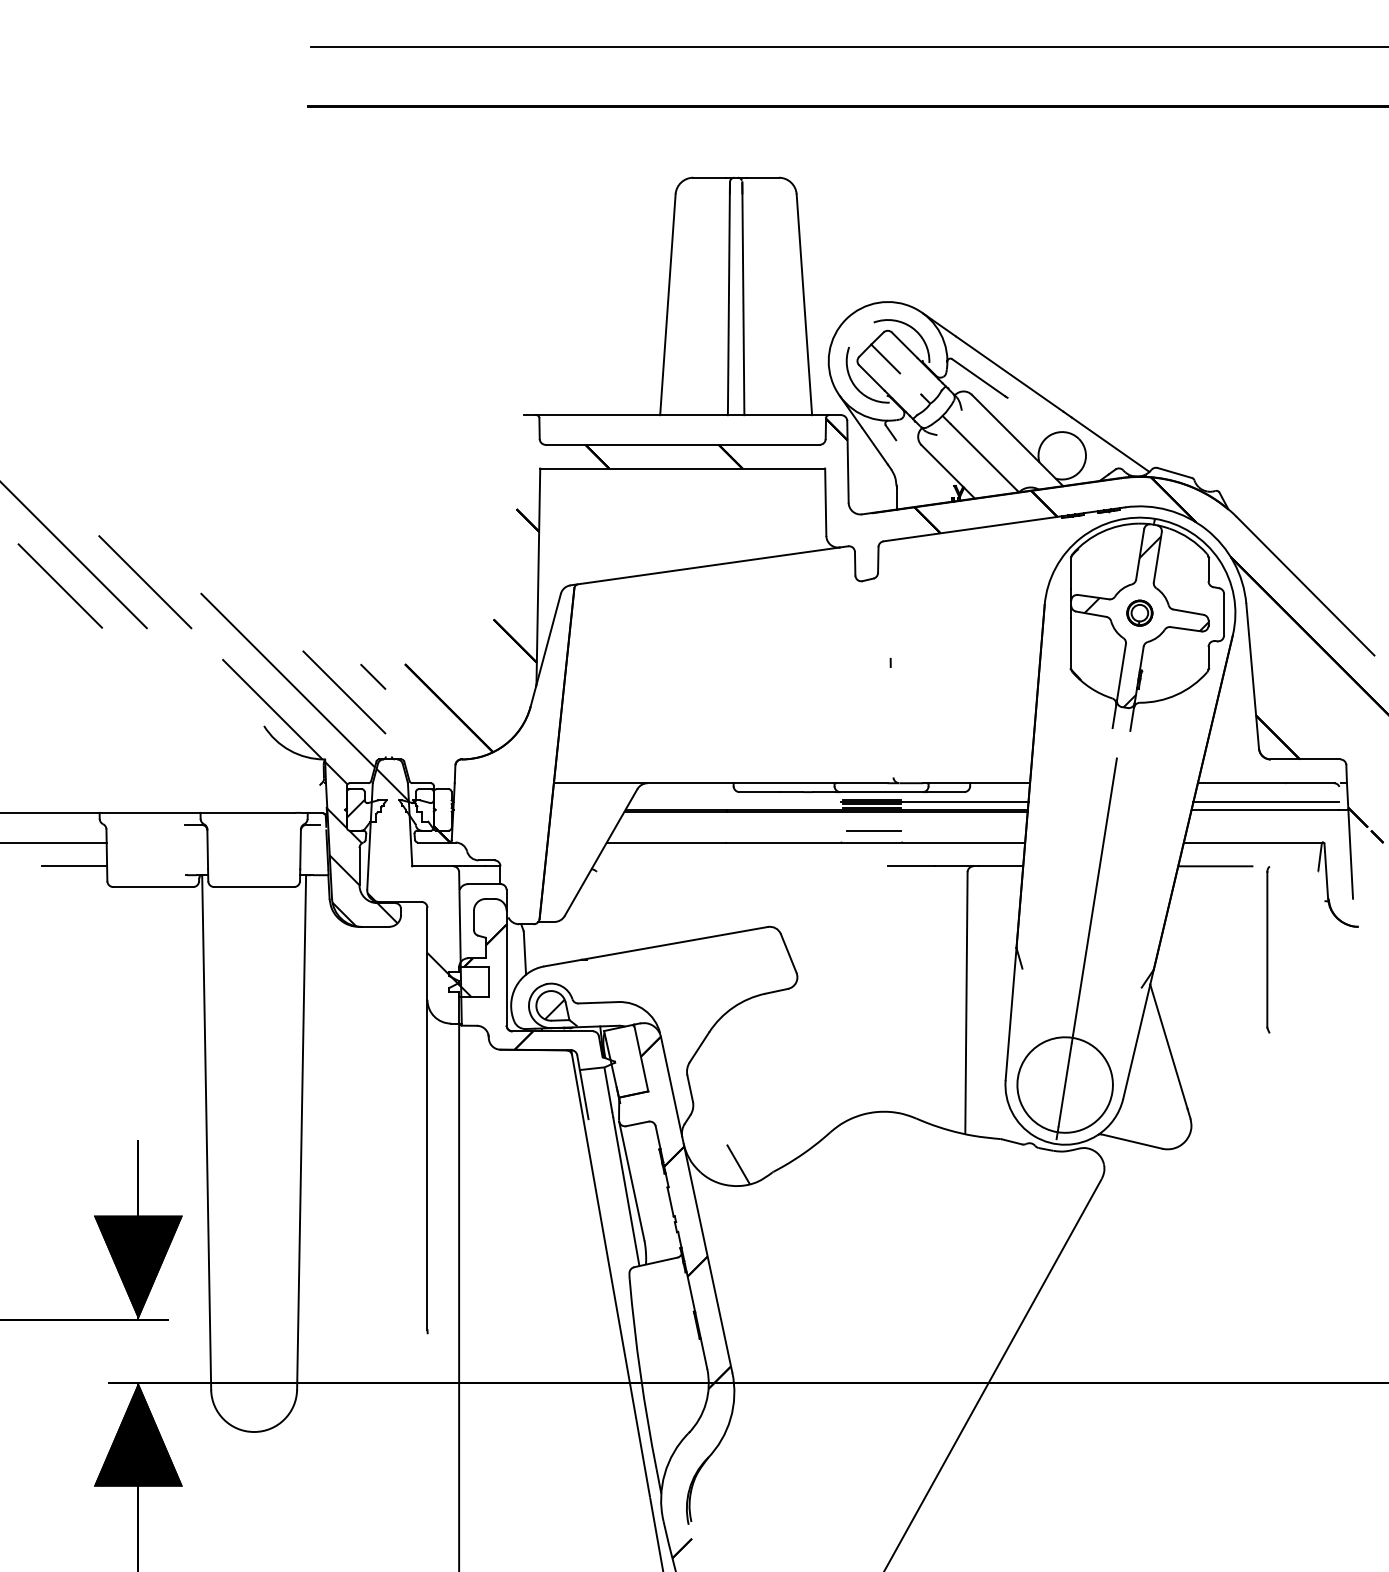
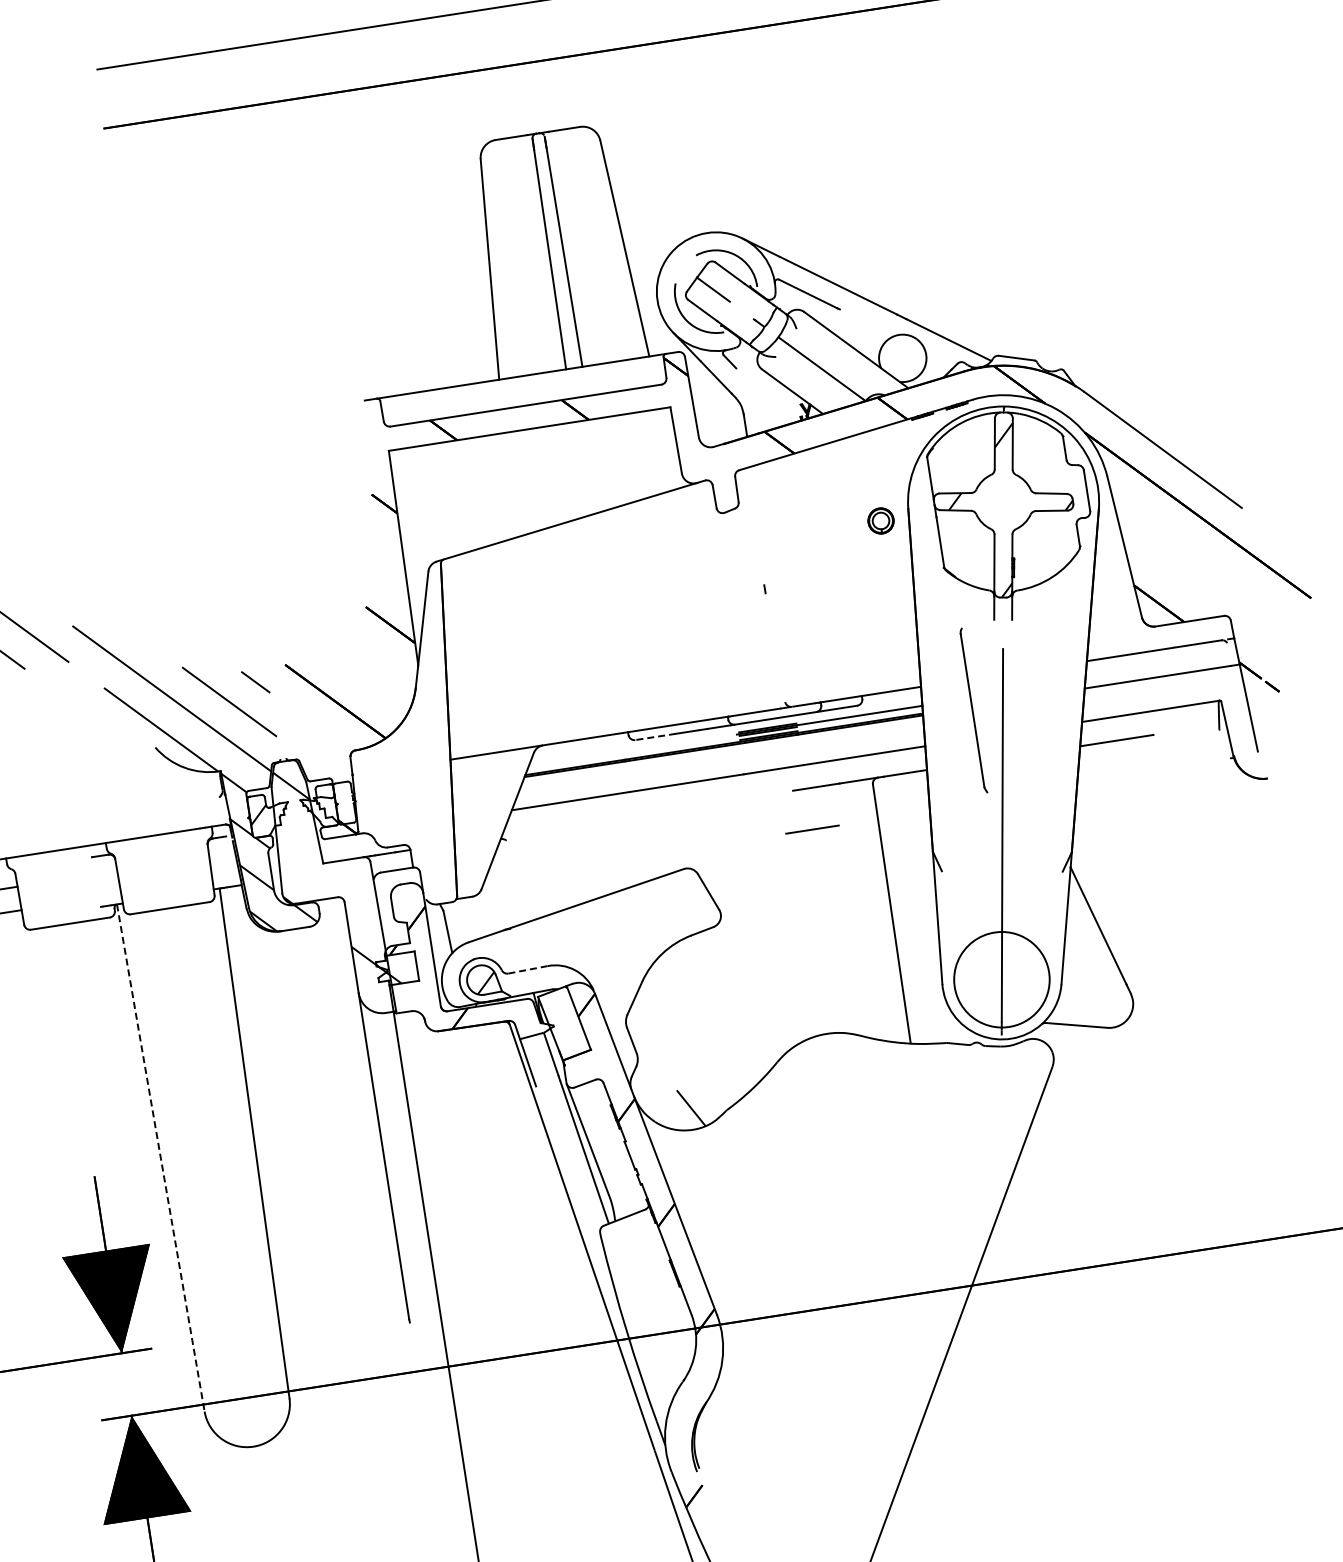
part: (1139, 612) -> (880, 520), moved
line: (760, 792) -> (656, 737), solid -> dashed
line: (1266, 802) -> (1157, 669), removed
line: (873, 830) -> (812, 829), moved
part: (1268, 949) -> (973, 710), moved
line: (598, 1002) -> (528, 969), solid -> dashed
line: (206, 1133) -> (160, 1159), solid -> dashed

